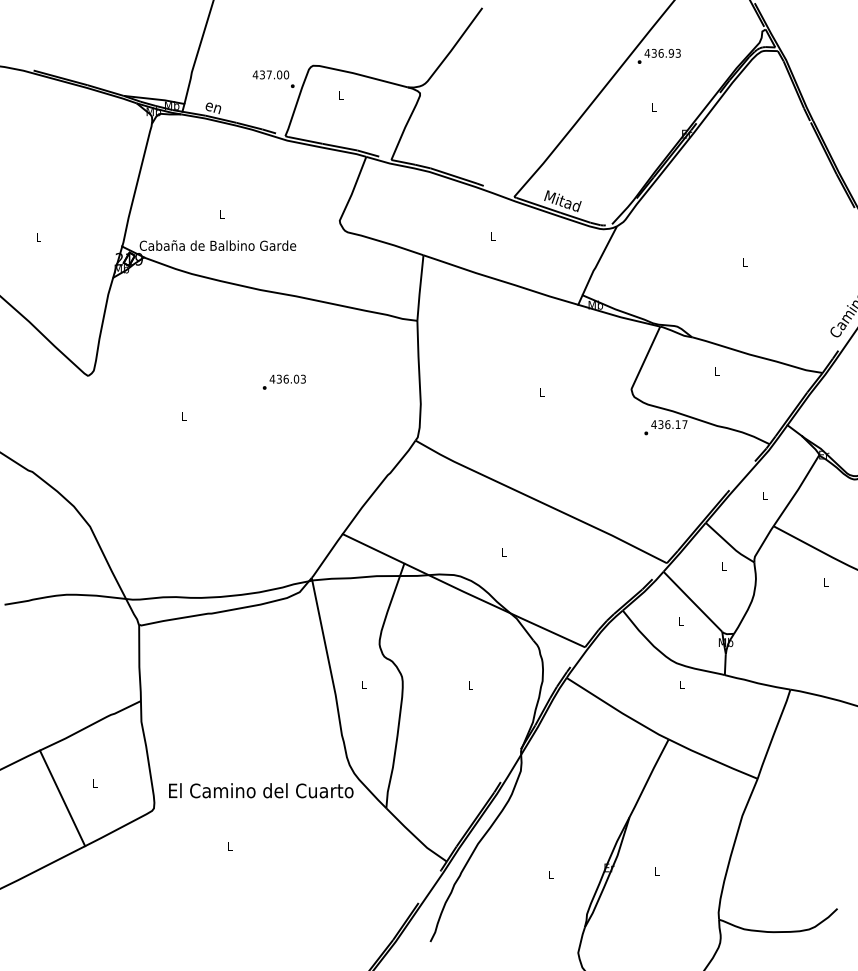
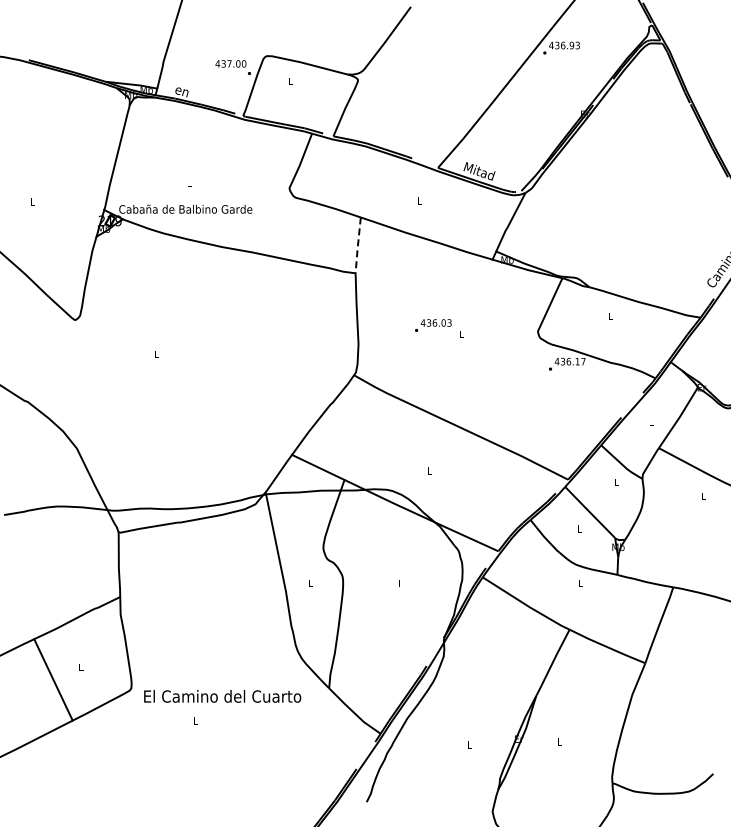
line: (419, 288) -> (357, 245), solid -> dashed
text: (284, 382) -> (433, 325), moved
text: (261, 790) -> (222, 696), moved

